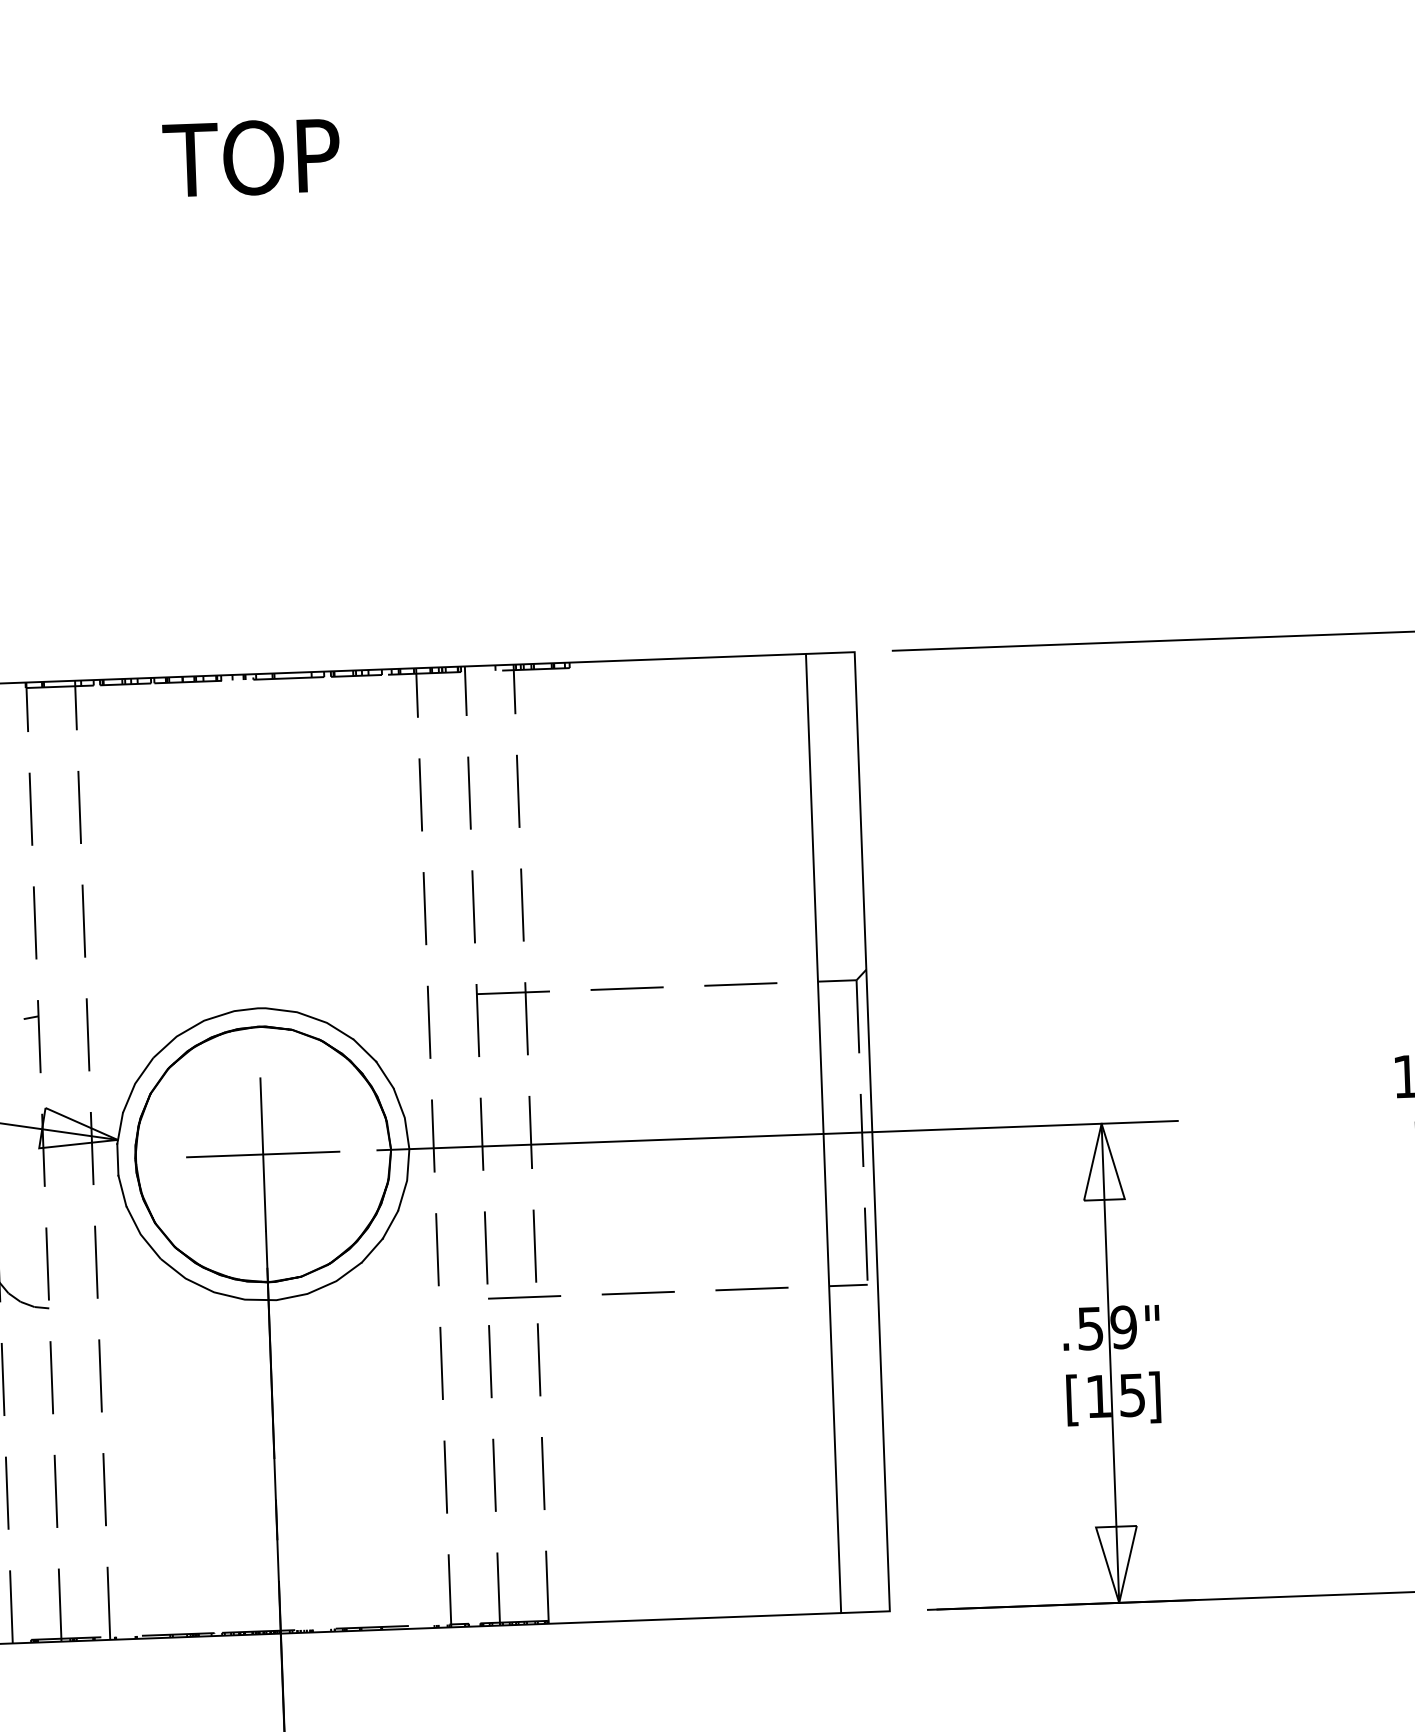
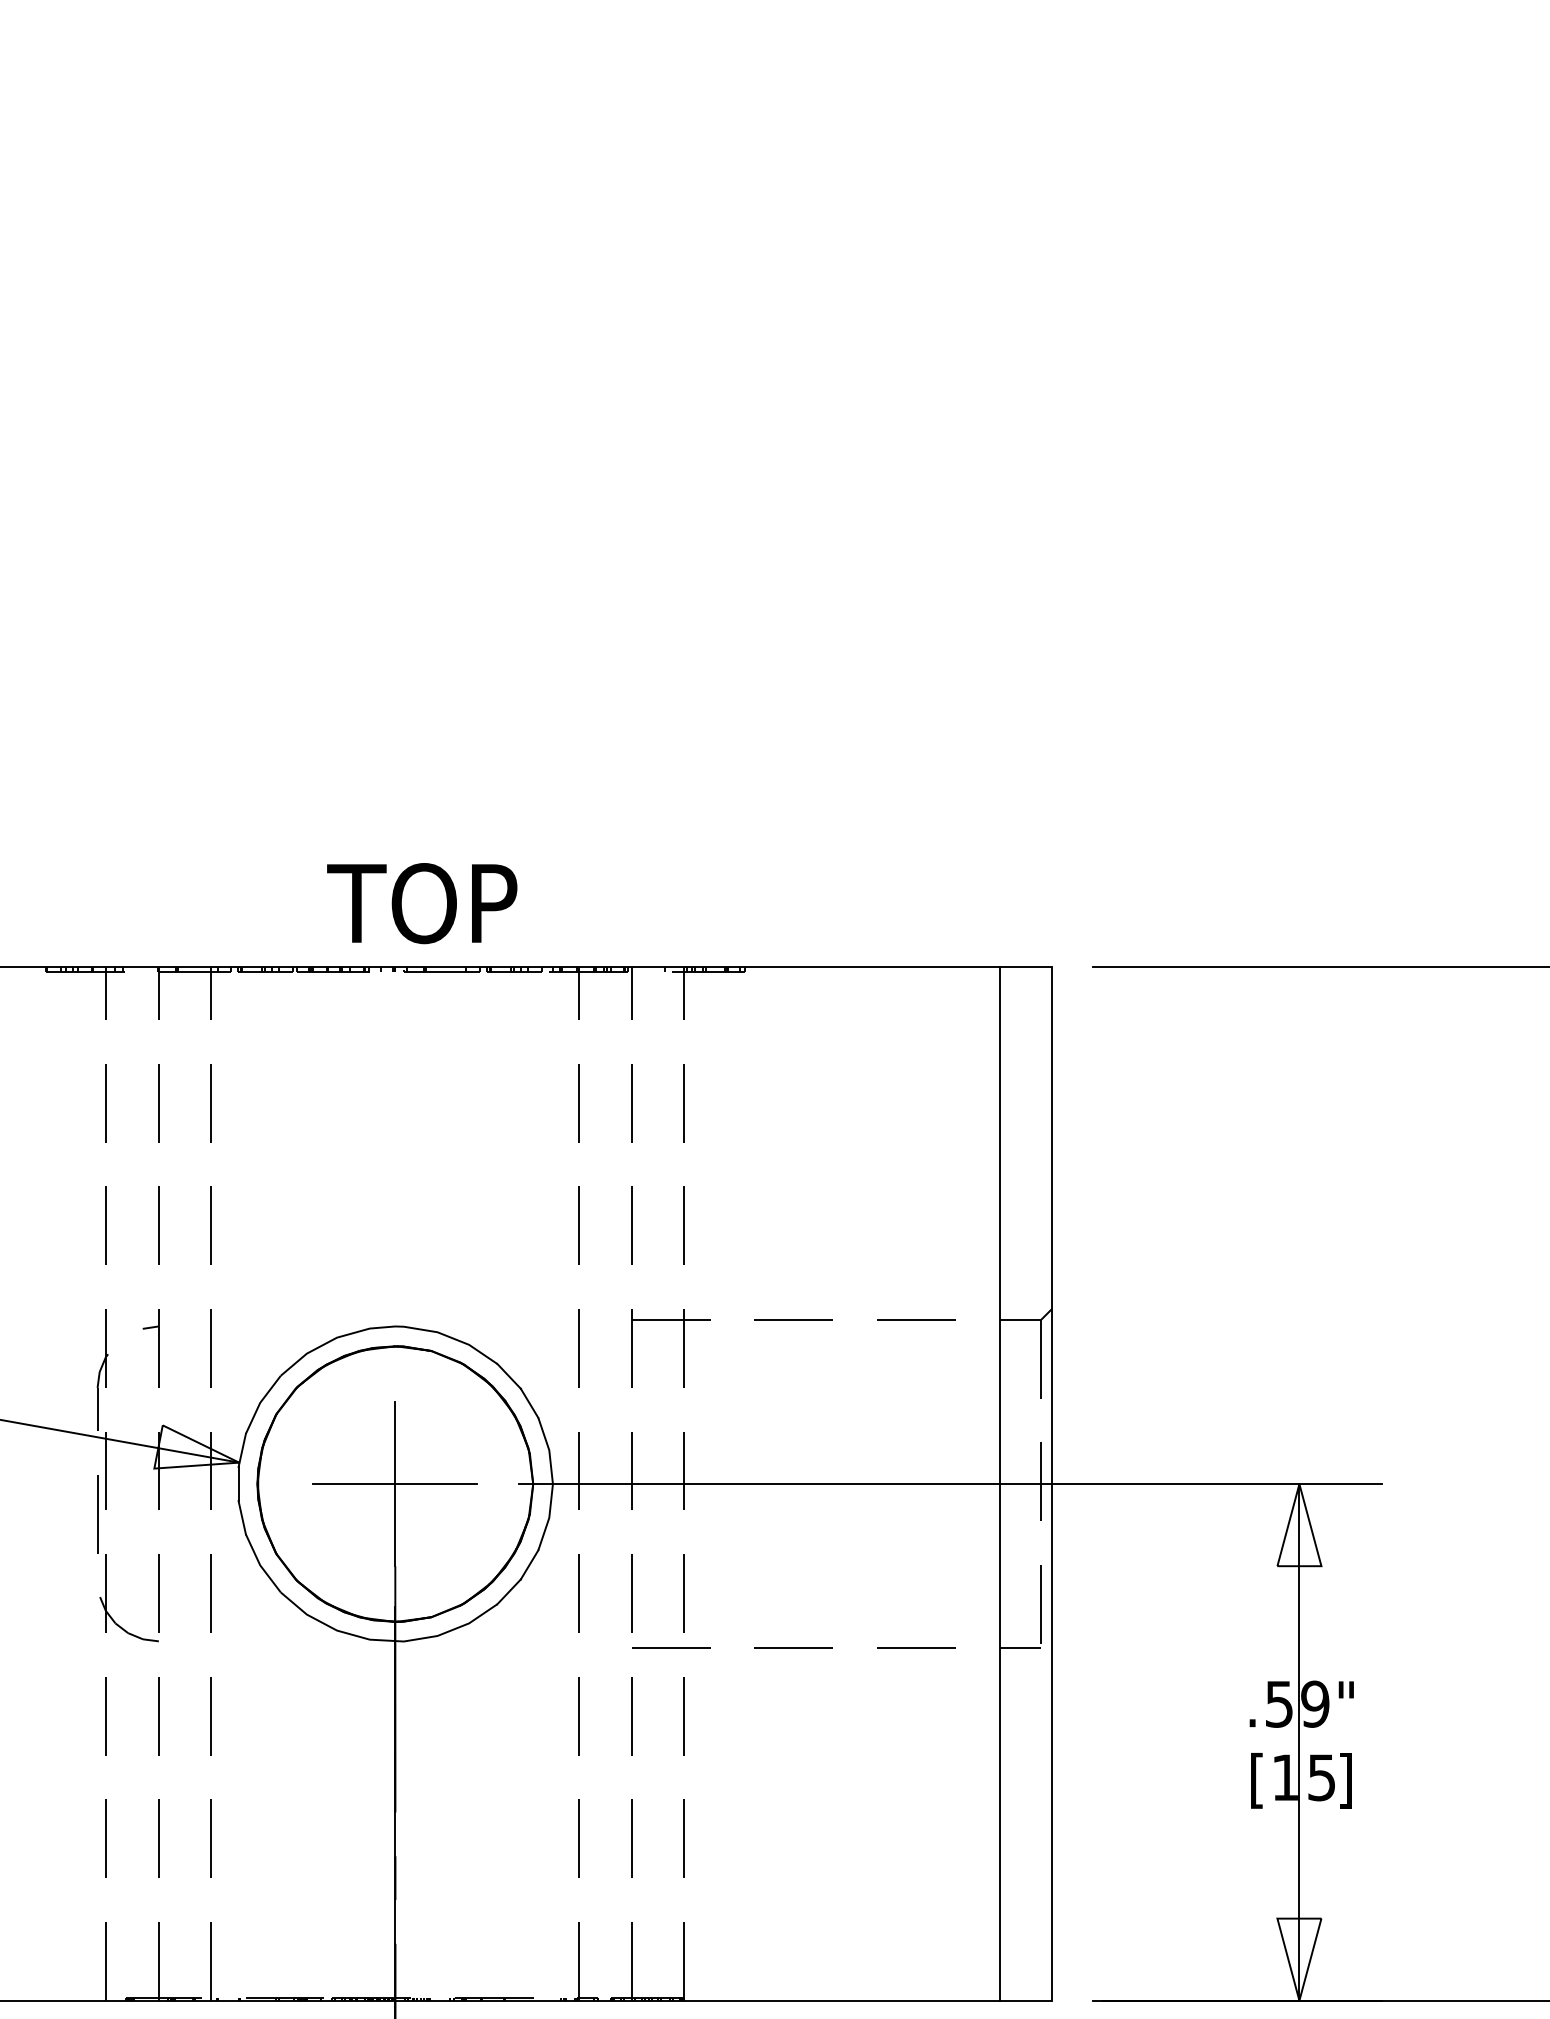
text: (251, 157) -> (422, 903), moved

